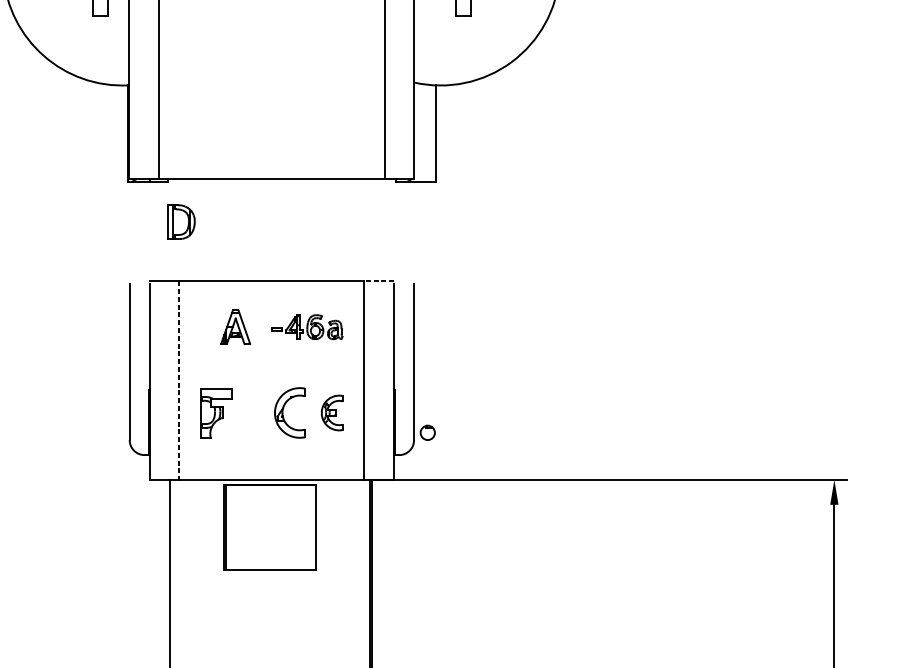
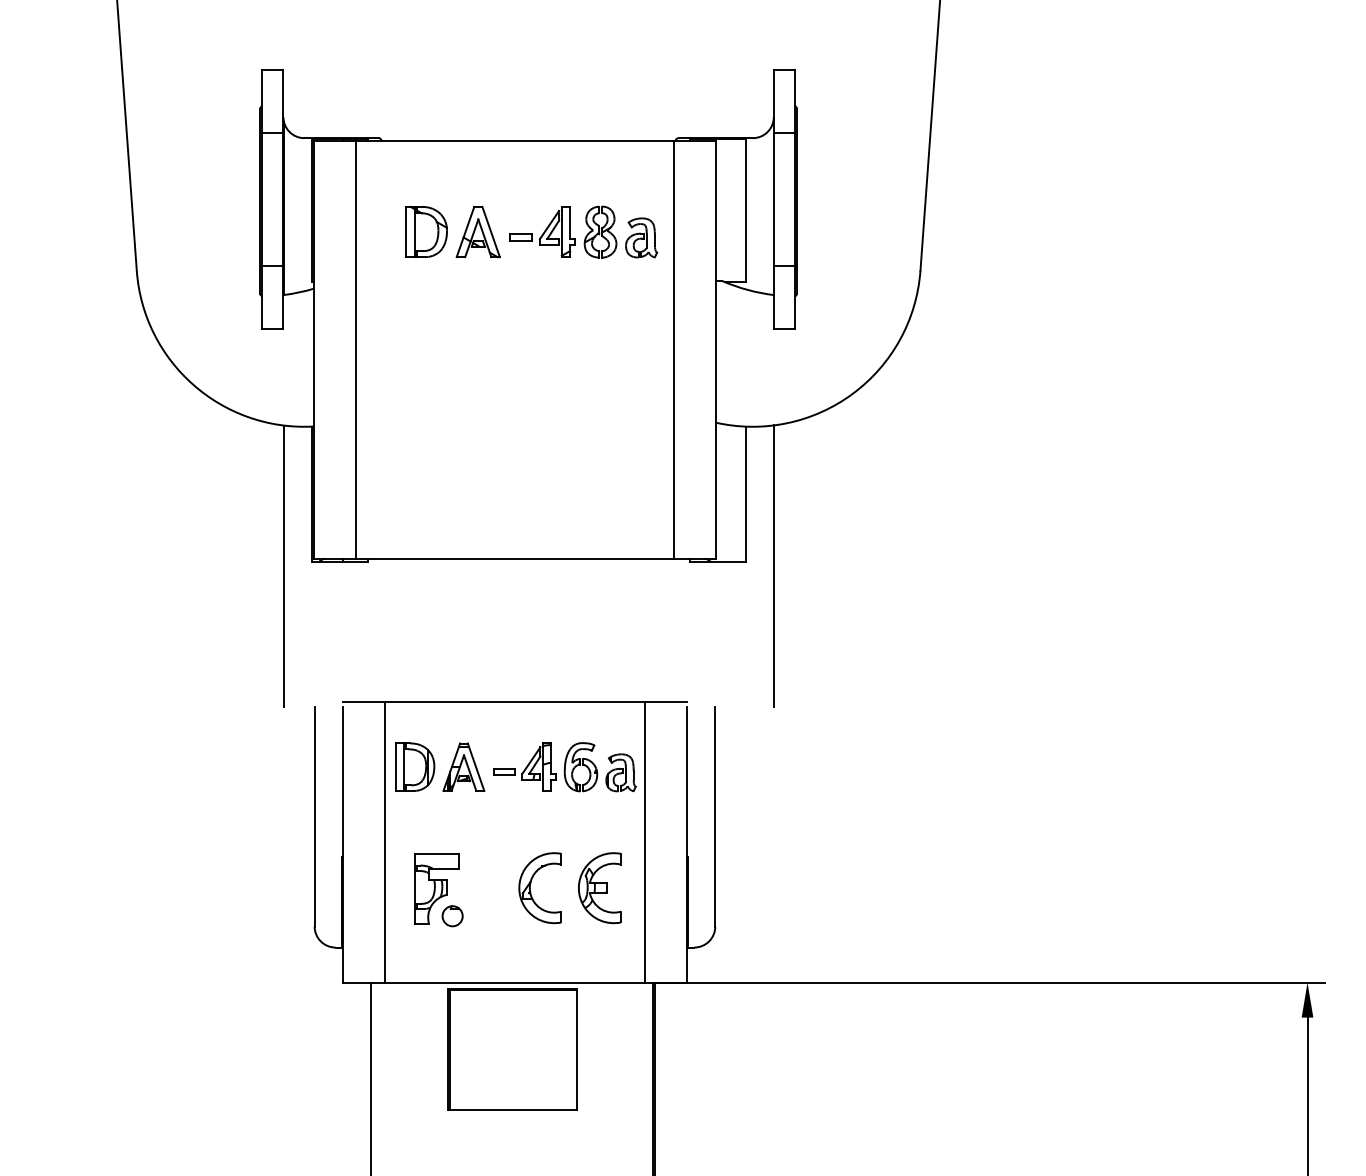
line: (107, 183) -> (283, 565), added
line: (456, 183) -> (774, 565), added
part: (181, 221) -> (415, 766), moved
line: (378, 281) -> (665, 702), dashed -> solid
part: (307, 327) -> (564, 767), size x1.43
line: (179, 380) -> (384, 842), dashed -> solid
part: (331, 413) -> (599, 888), size x1.43
part: (427, 433) -> (452, 916), moved

